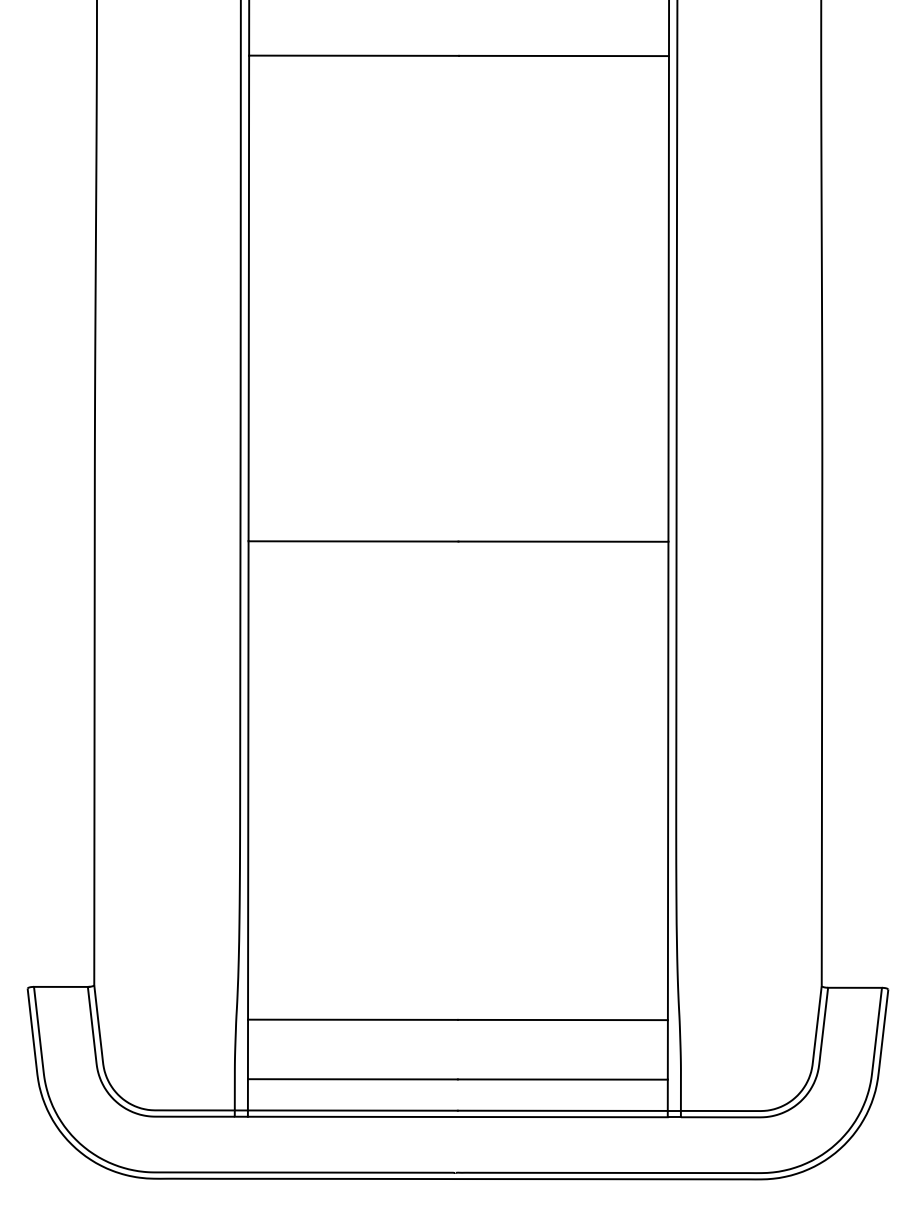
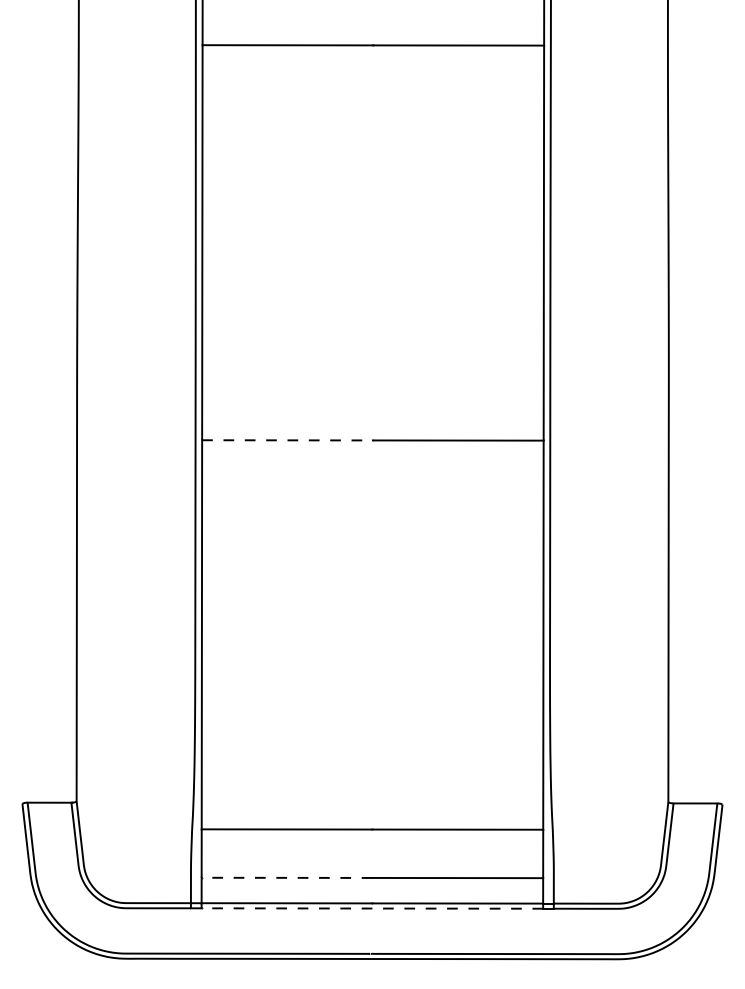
line: (354, 541) -> (288, 440), solid -> dashed
line: (352, 1078) -> (286, 877), solid -> dashed
line: (458, 1116) -> (372, 908), solid -> dashed

